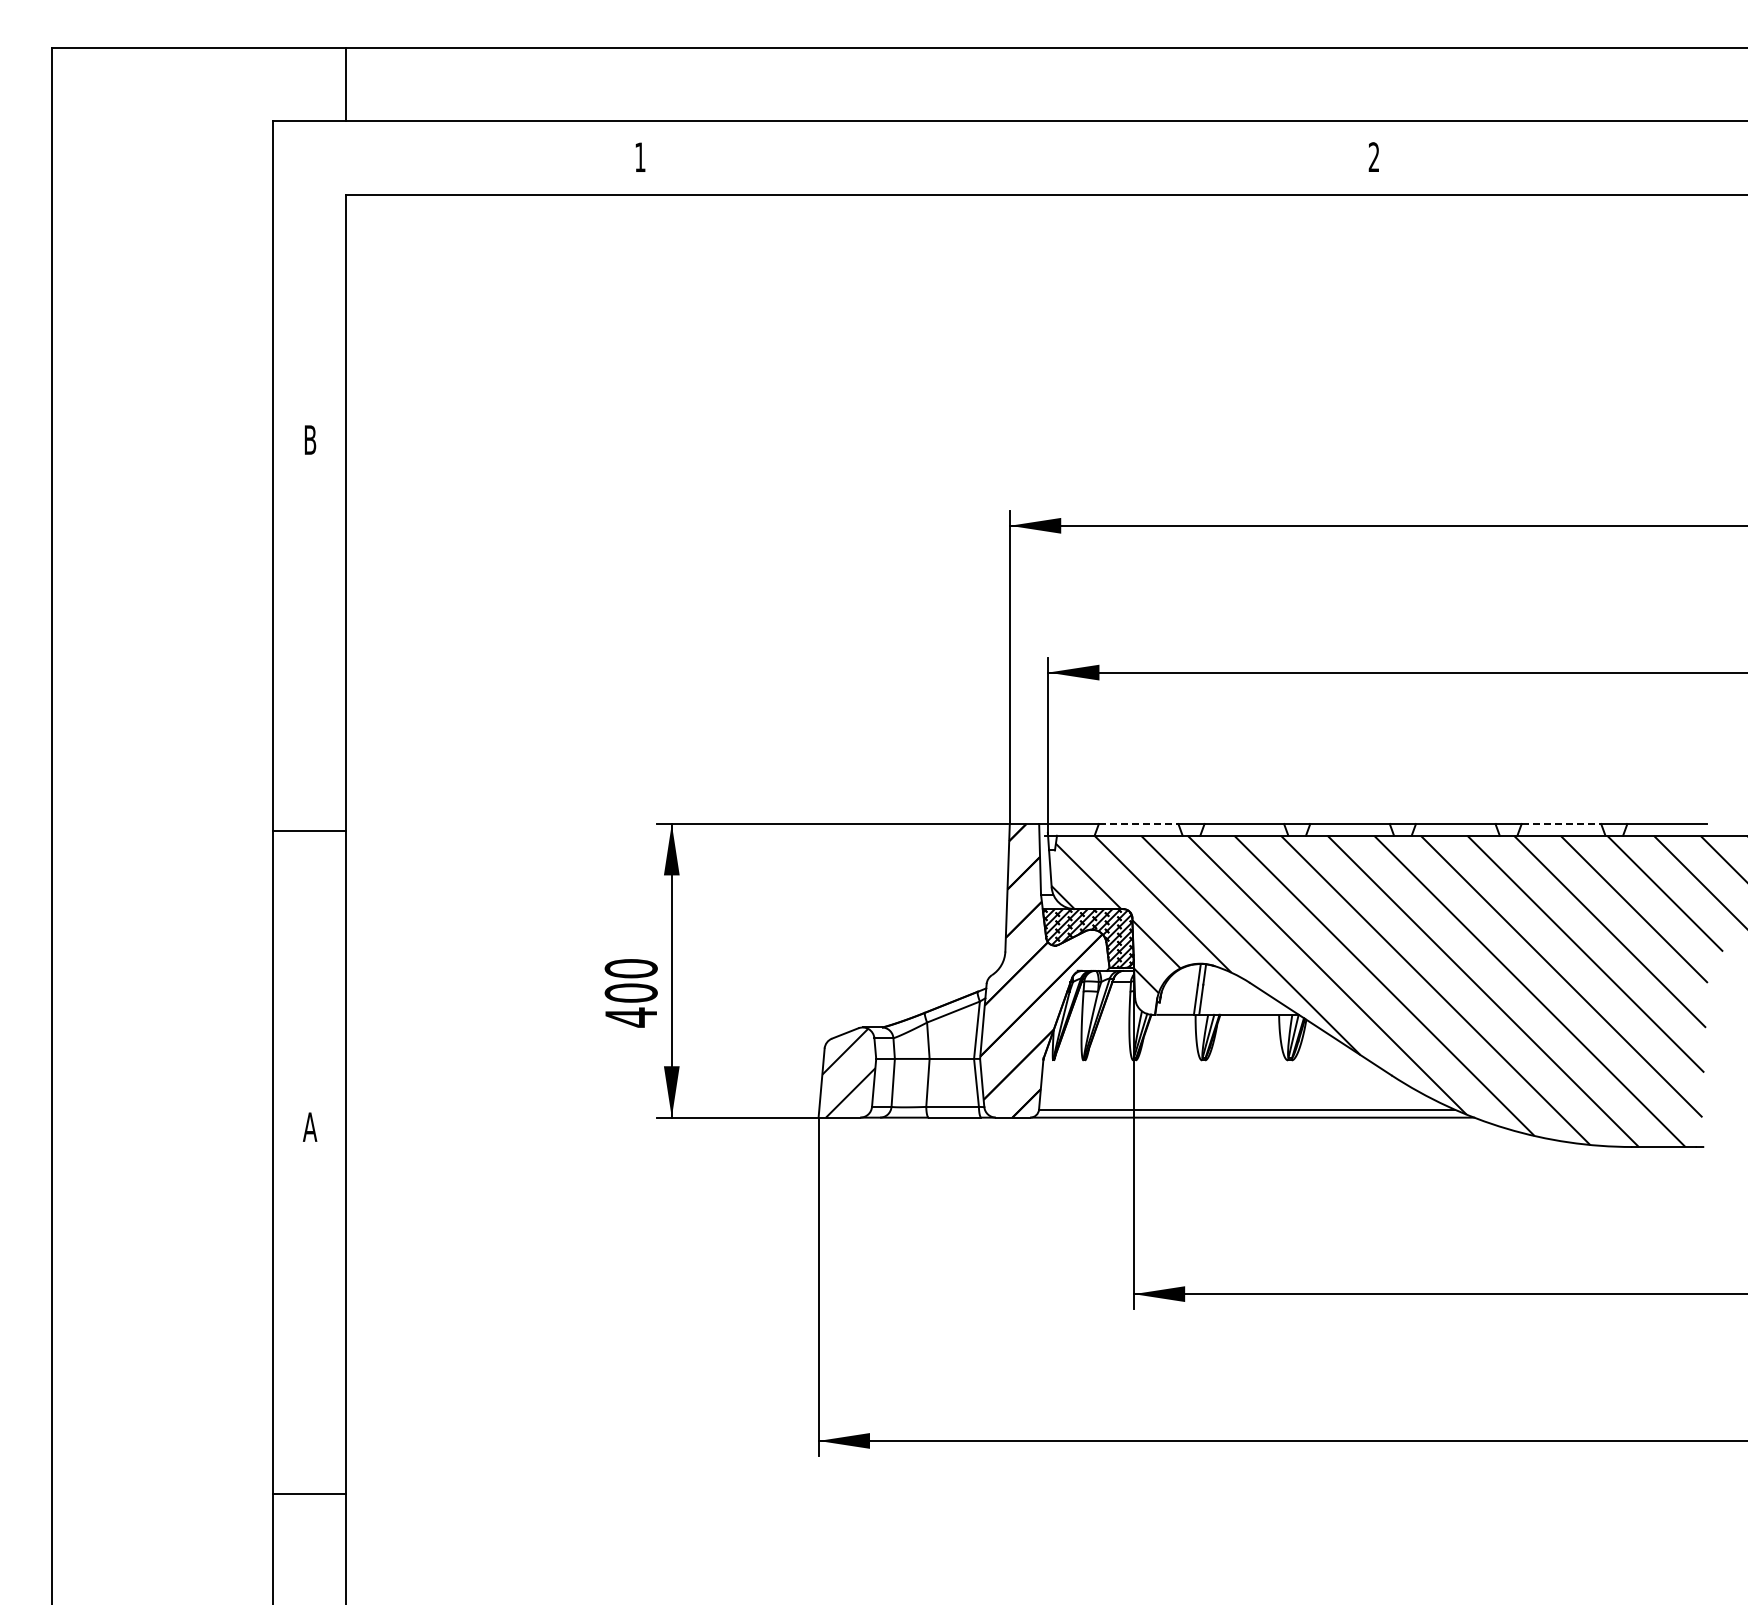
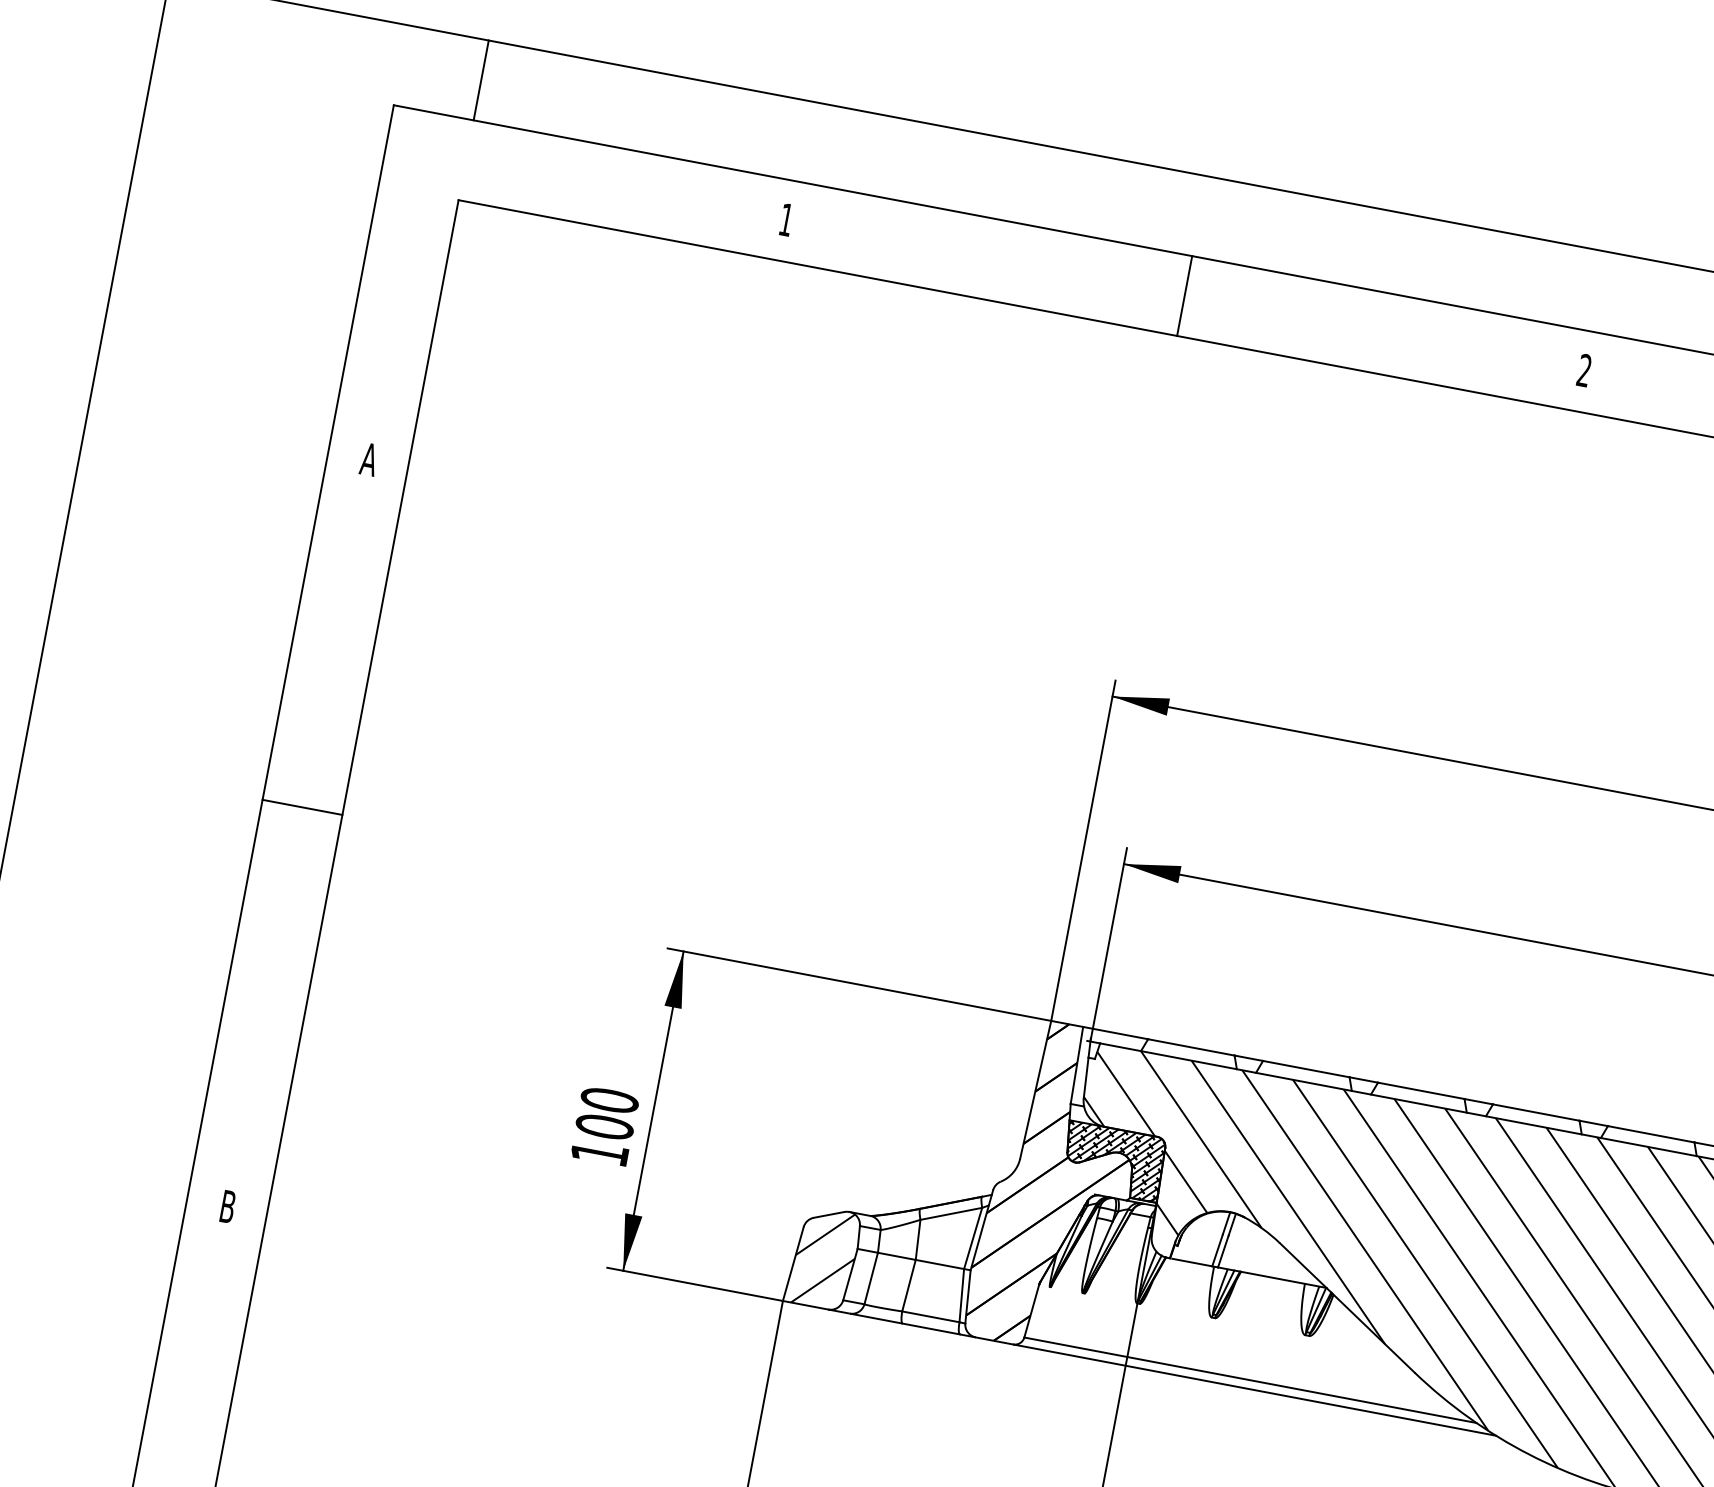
line: (1006, 157) -> (1184, 295), added
text: (310, 439) -> (369, 458), B -> A
line: (1138, 824) -> (1191, 1047), dashed -> solid
line: (1561, 824) -> (1651, 1134), dashed -> solid
line: (309, 831) -> (302, 807), moved
text: (630, 1017) -> (598, 1153), 400 -> 100
text: (309, 1126) -> (227, 1205), A -> B

